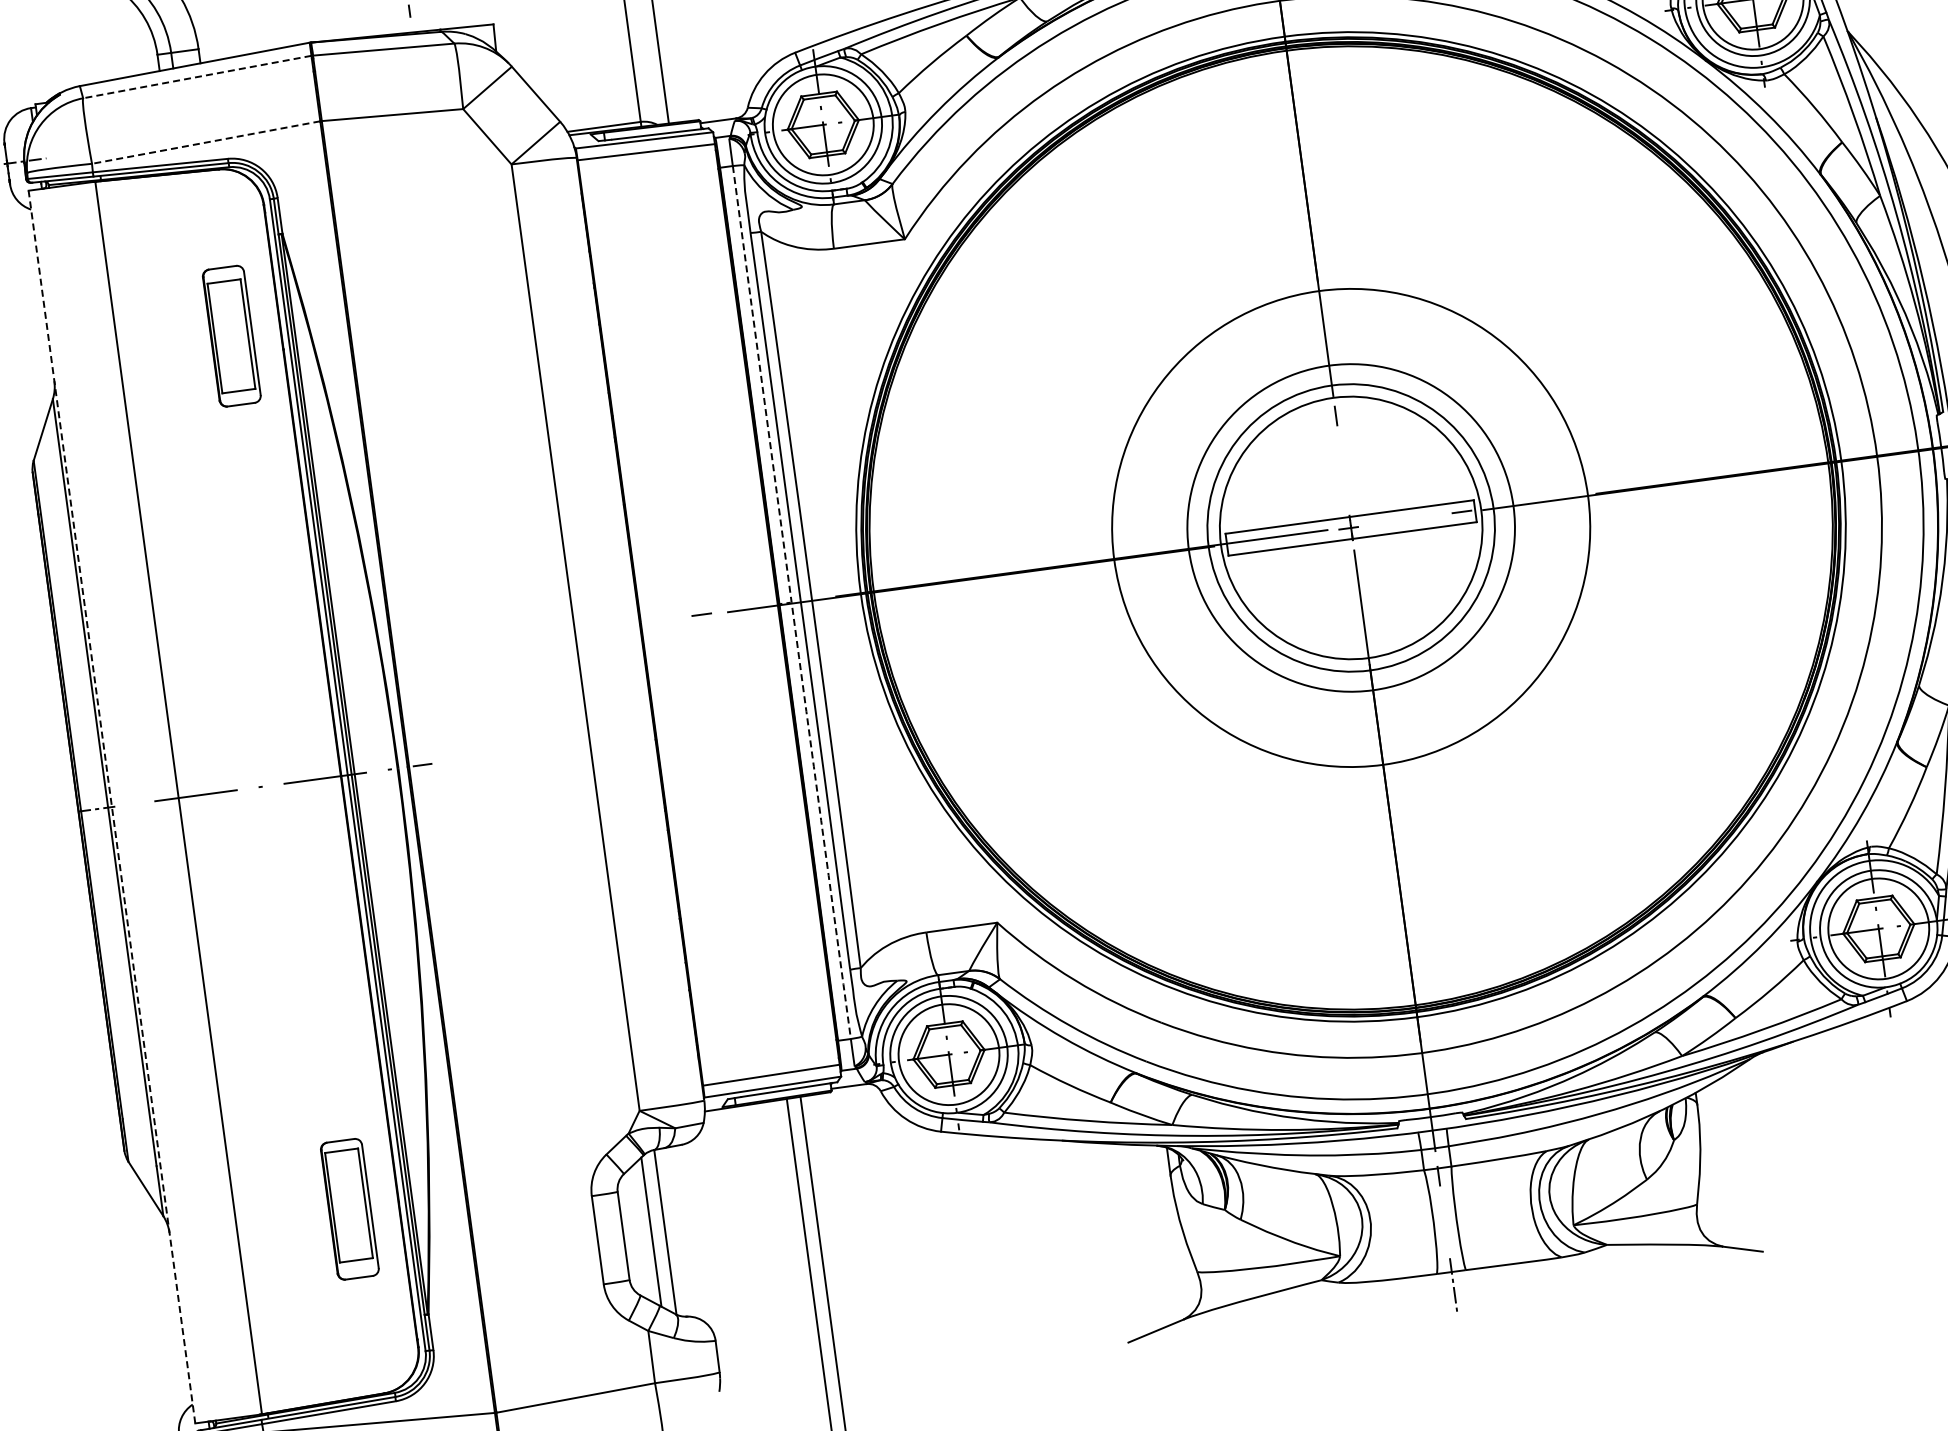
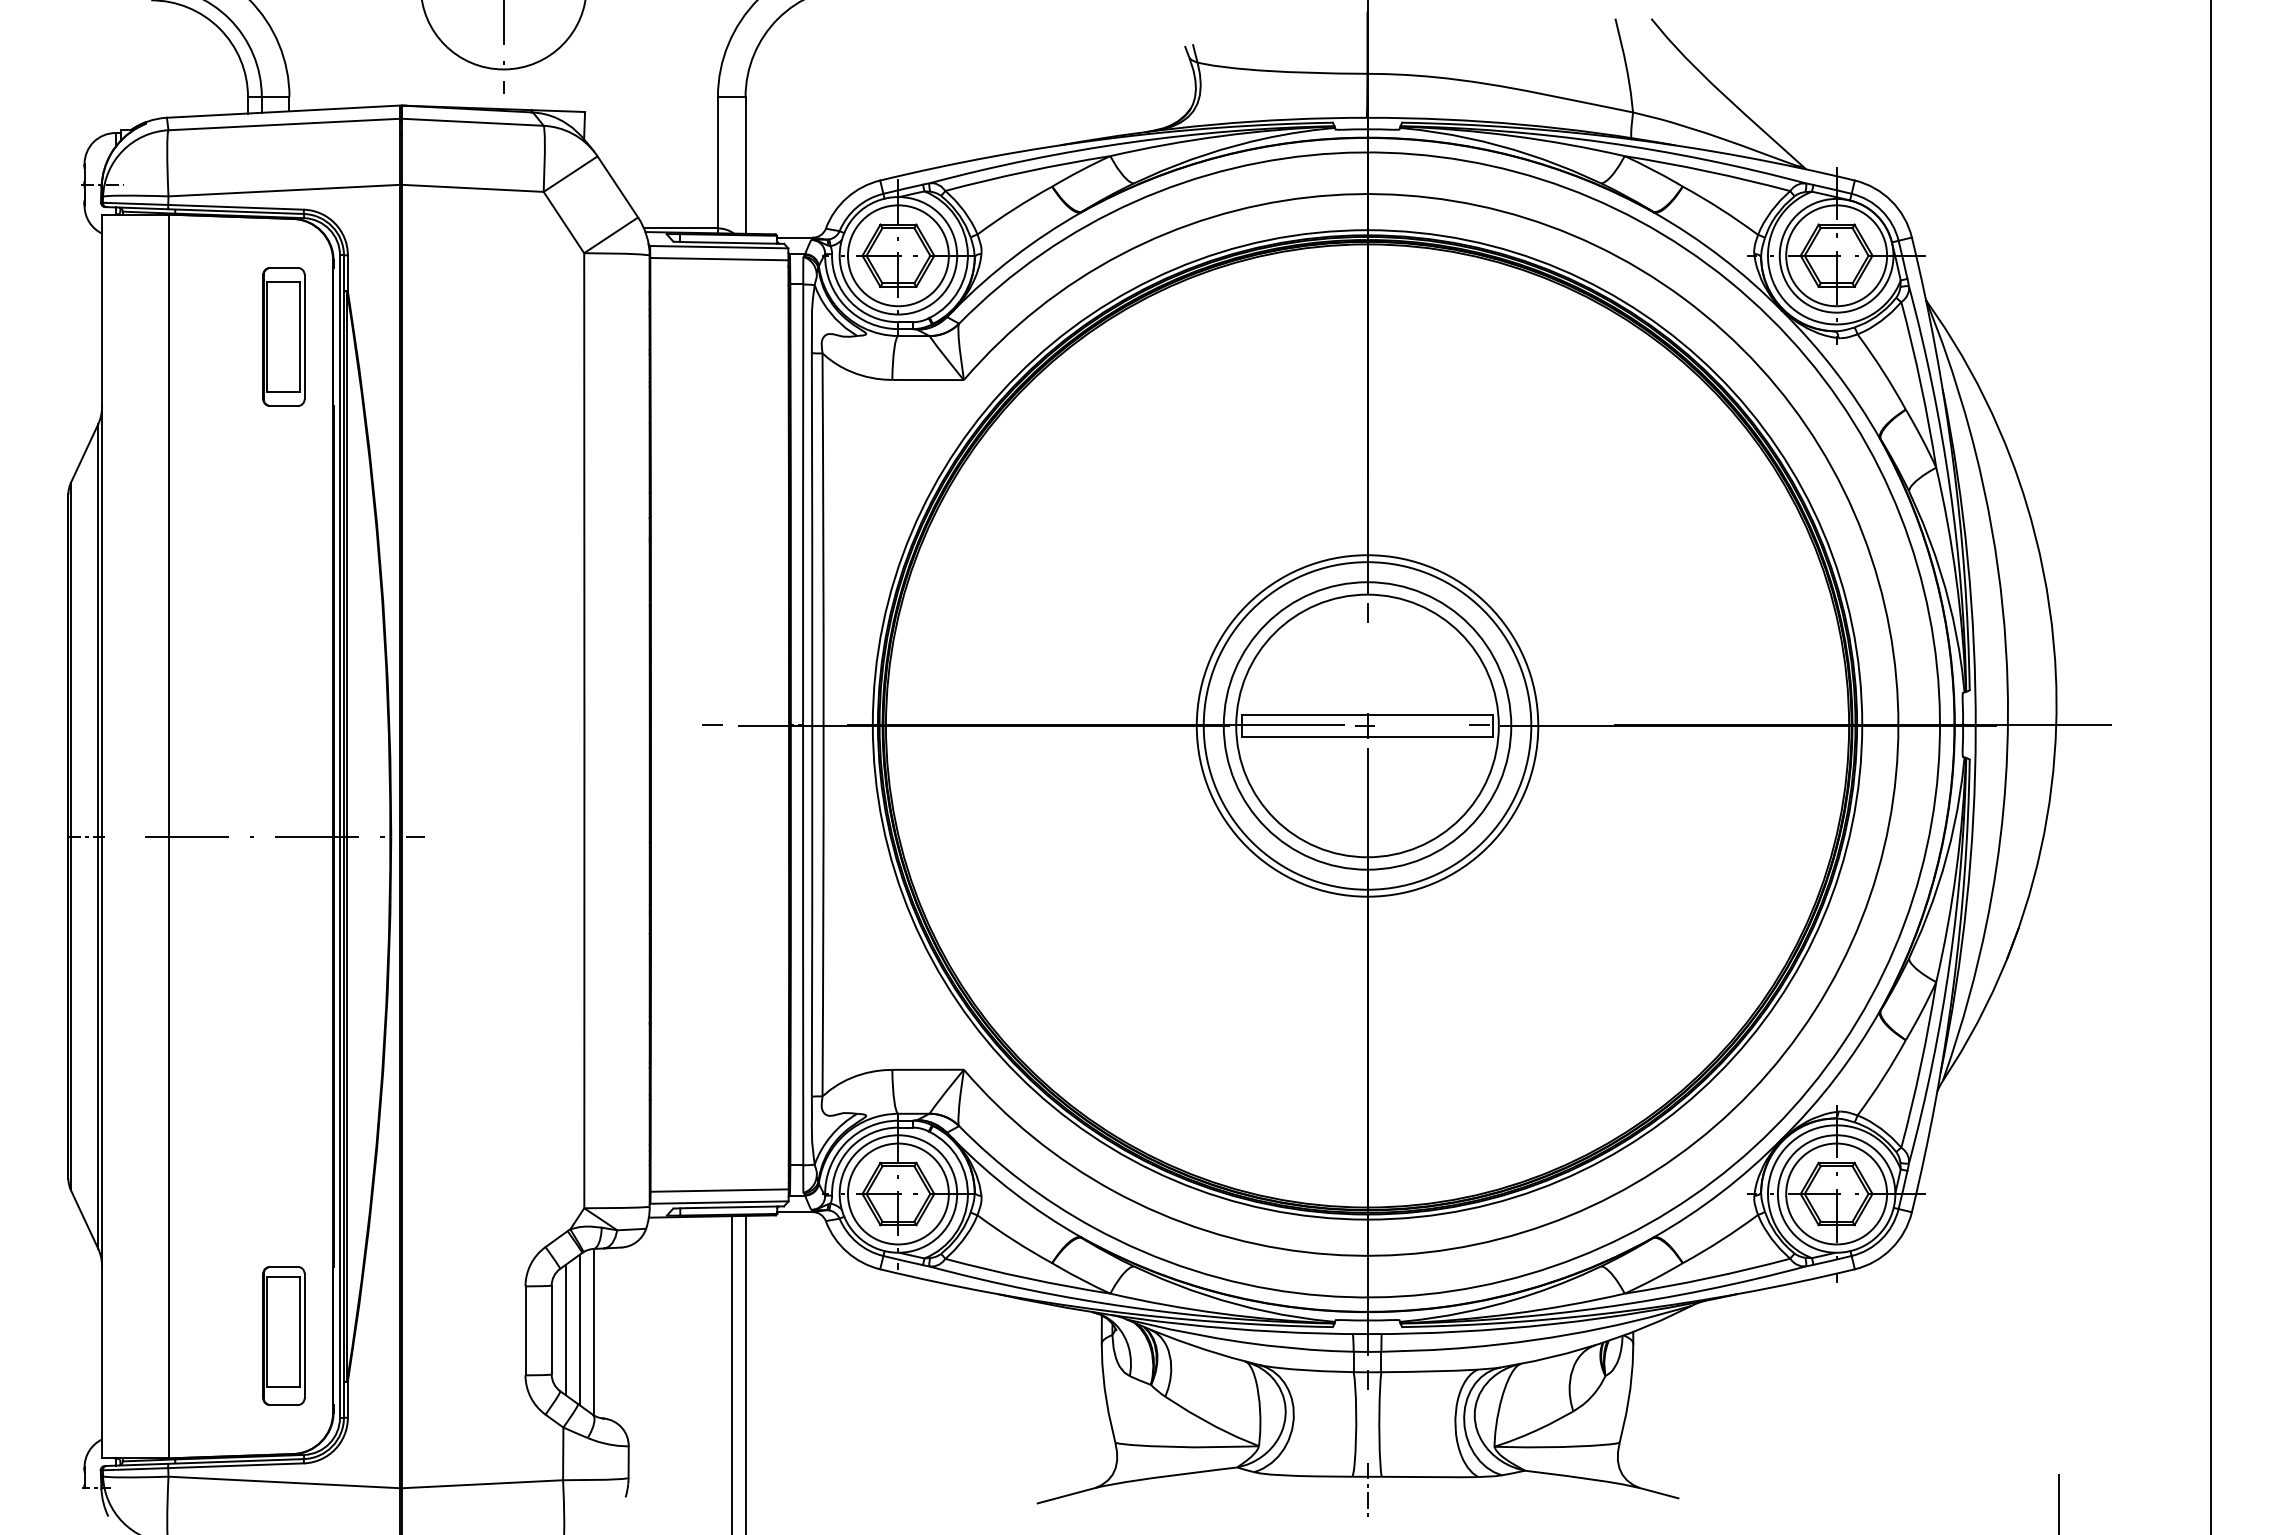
line: (196, 77) -> (283, 124), dashed -> solid
line: (205, 142) -> (283, 190), dashed -> solid
part: (231, 335) -> (283, 336), moved
circle: (1351, 527) -> (1367, 725), size x0.71
arc: (792, 602) -> (803, 724), dashed -> solid
line: (112, 807) -> (102, 836), dashed -> solid
part: (349, 1208) -> (283, 1335), moved
line: (637, 1233) -> (565, 1329), added

